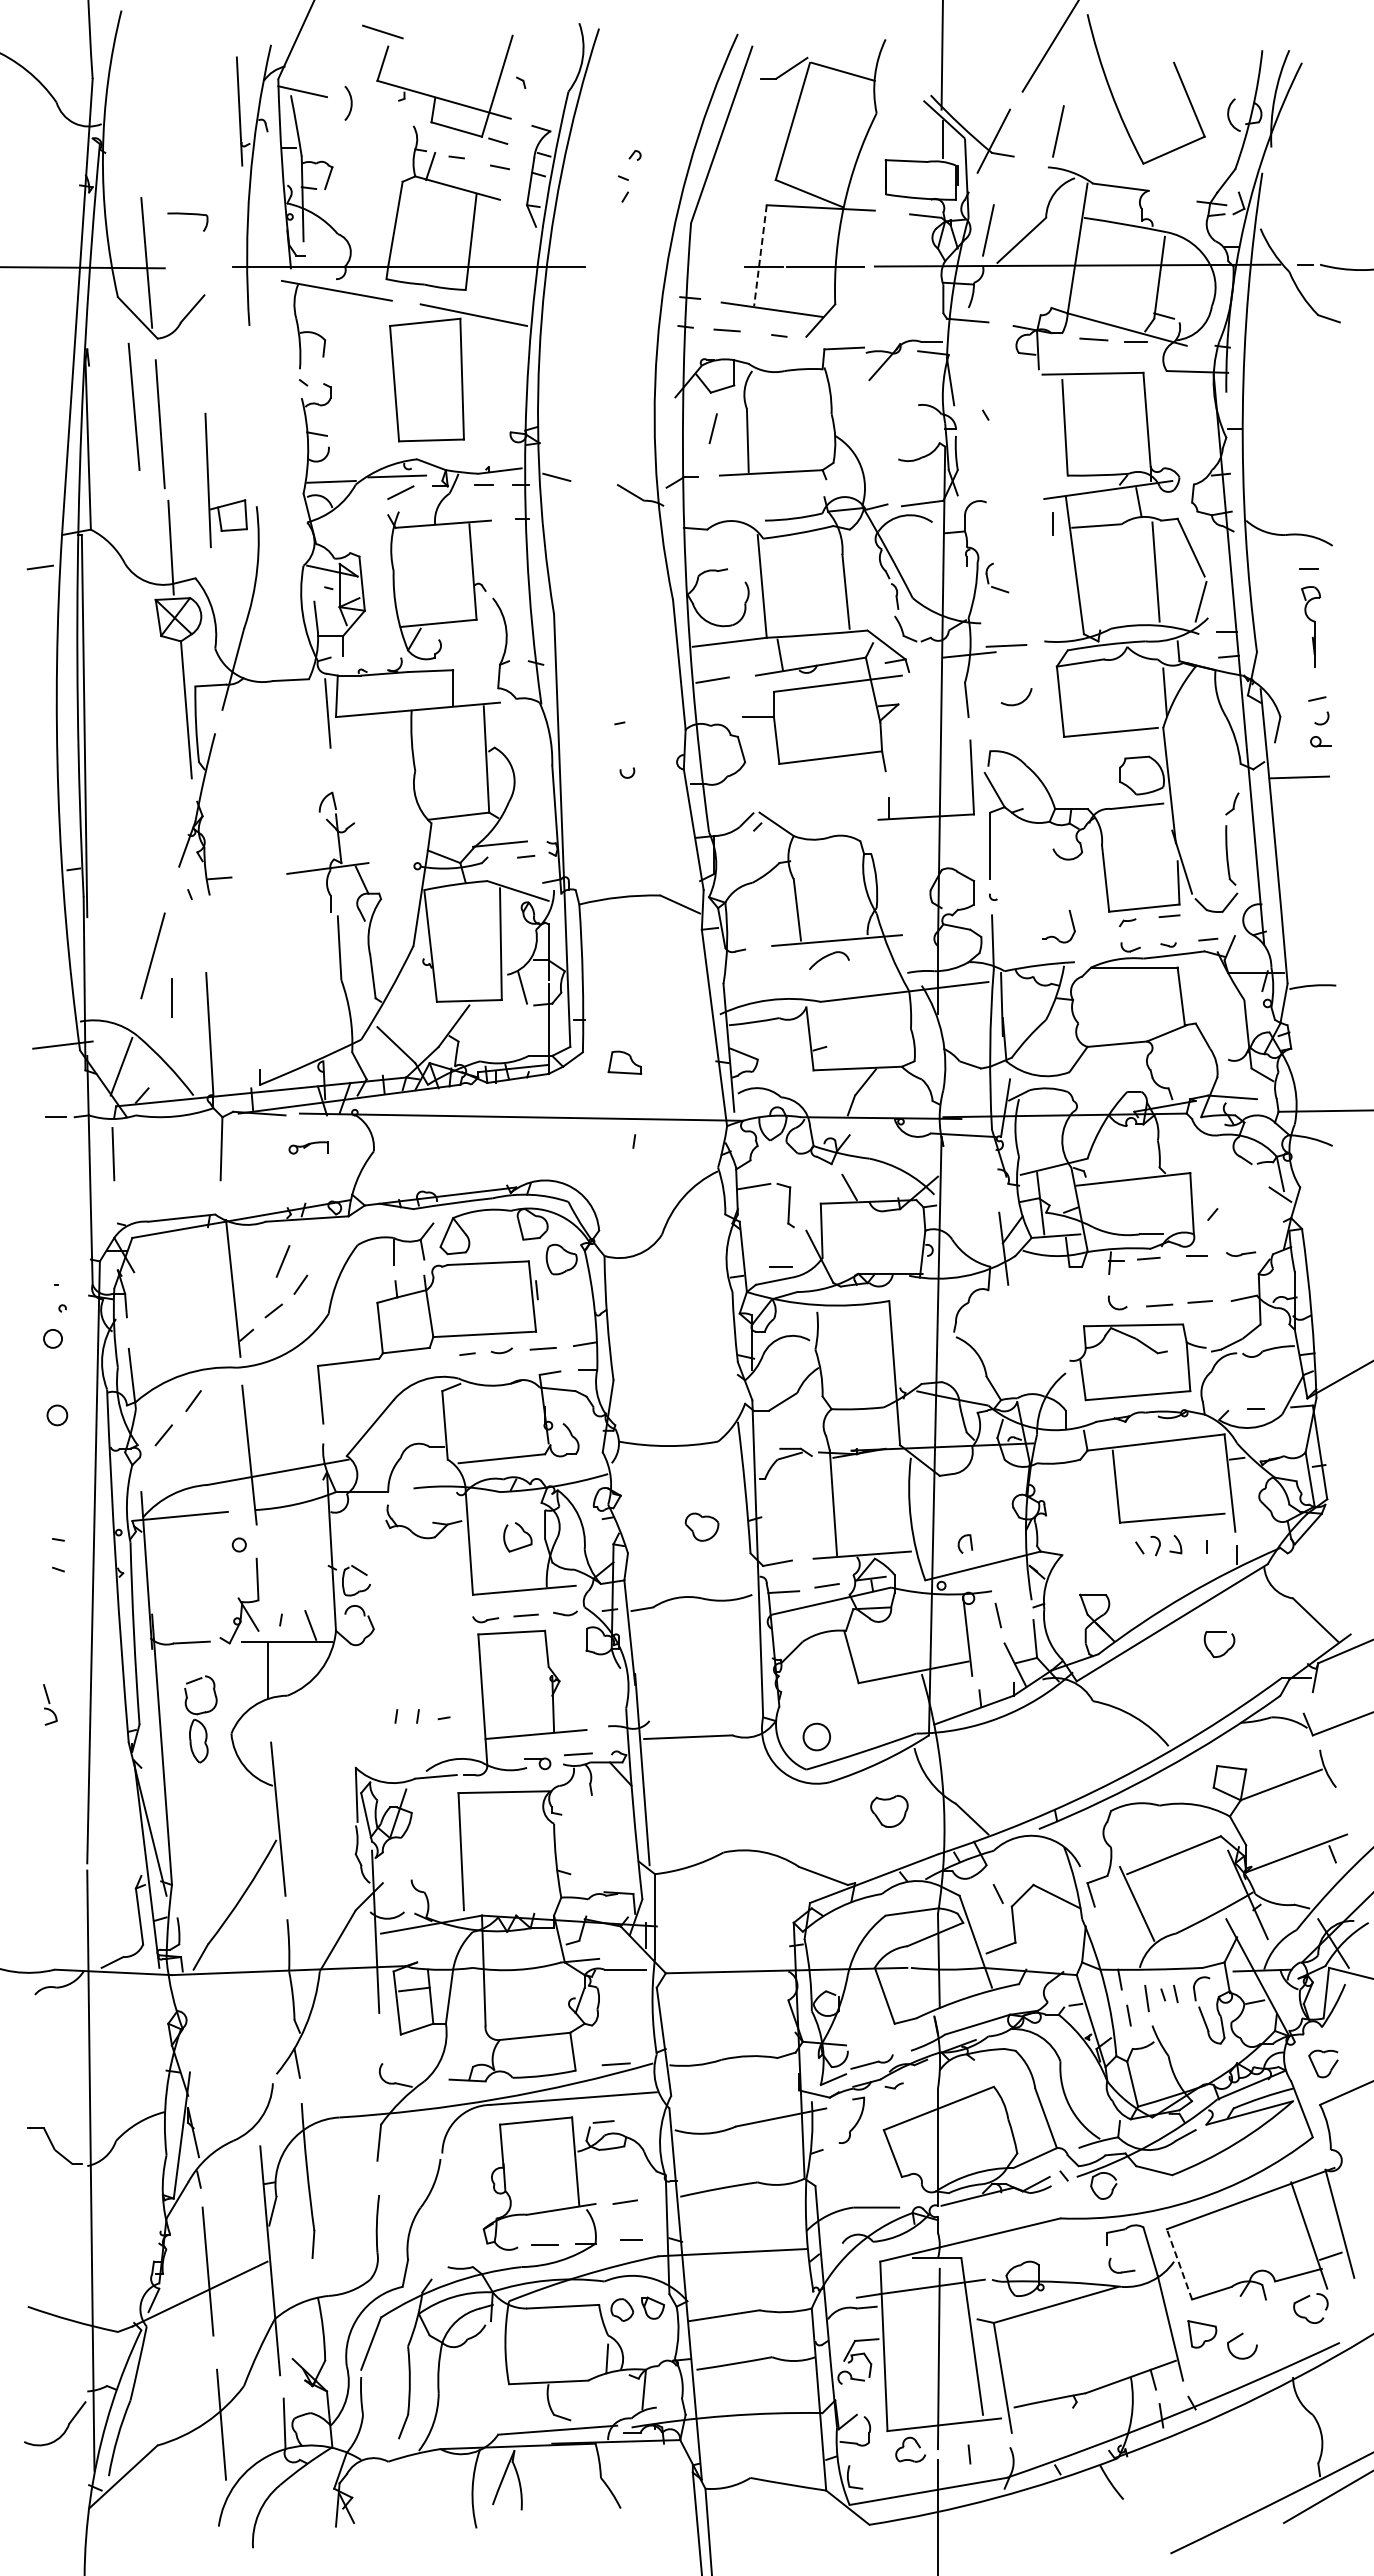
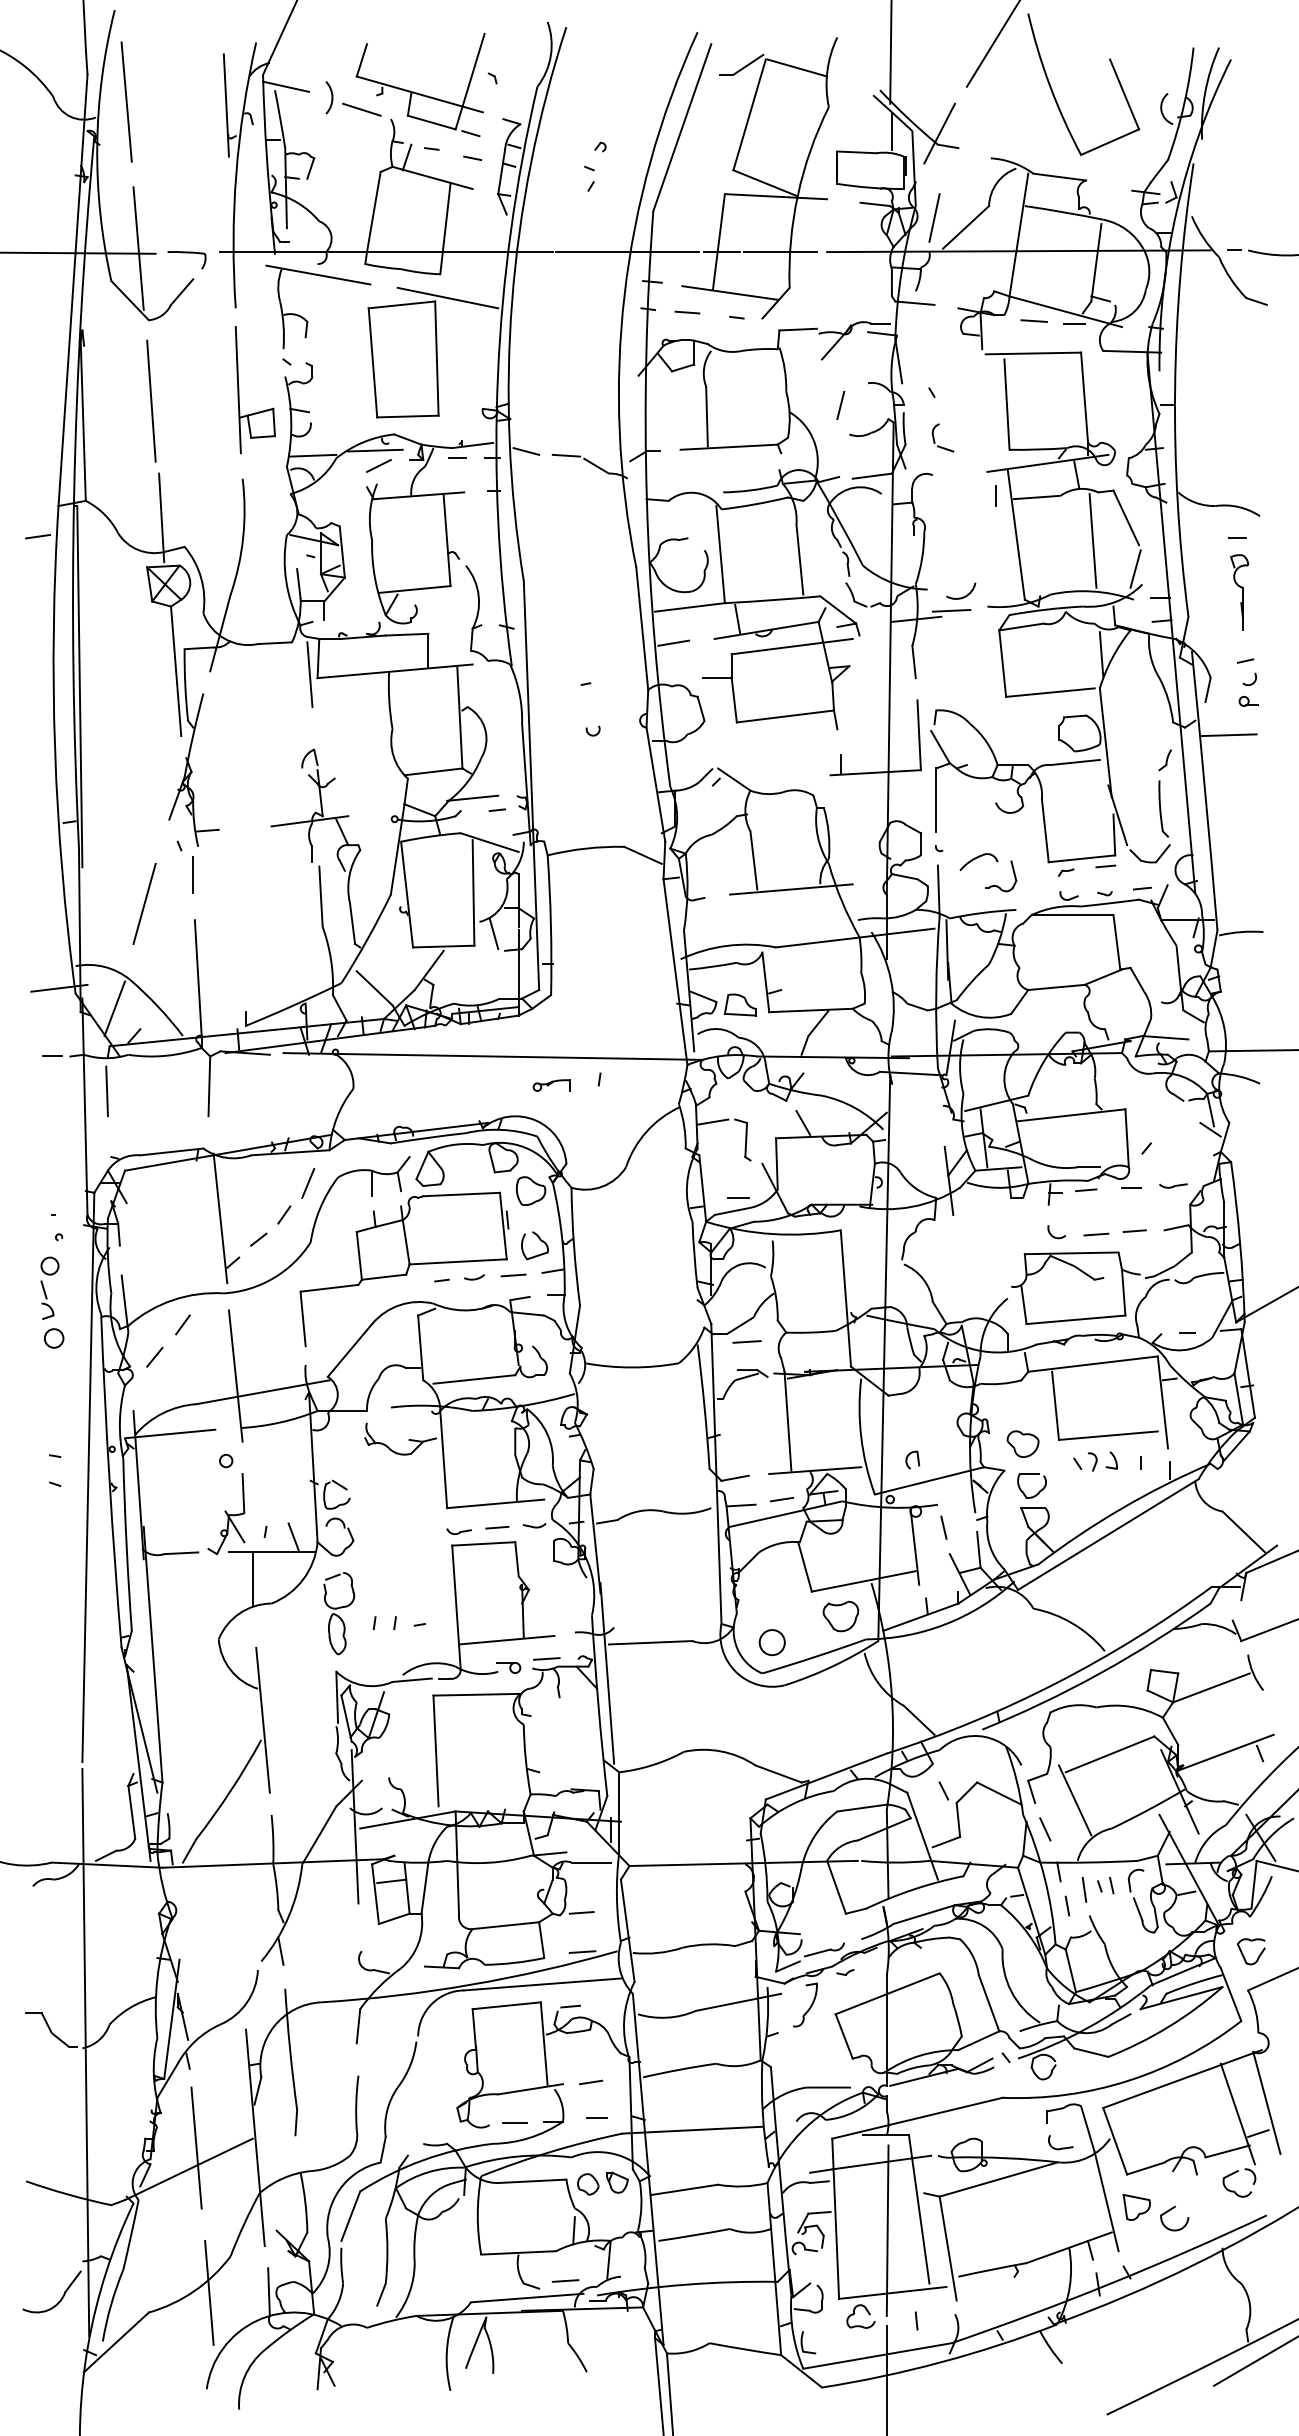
line: (382, 31) -> (361, 109), moved
line: (1058, 131) -> (1000, 124), removed
part: (187, 214) -> (186, 253), moved
line: (760, 255) -> (719, 241), dashed -> solid
line: (663, 266) -> (627, 252), added
line: (133, 406) -> (126, 101), moved
line: (712, 428) -> (840, 405), moved
part: (209, 480) -> (239, 390), moved
line: (598, 481) -> (565, 455), added
part: (988, 577) -> (934, 437), moved
arc: (1019, 702) -> (963, 596), moved
part: (829, 960) -> (979, 861), moved
line: (171, 997) -> (192, 874), moved
part: (624, 1062) -> (739, 1004), moved
part: (308, 1147) -> (551, 1085), moved
line: (282, 1261) -> (307, 1183), moved
line: (789, 1418) -> (746, 1341), added
part: (701, 1526) -> (1022, 1443), moved
part: (522, 1531) -> (539, 1240), moved
part: (1226, 1650) -> (1038, 1491), moved
part: (50, 1704) -> (47, 1299), moved
part: (200, 1719) -> (338, 1613), moved
part: (889, 1811) -> (840, 1616), moved
line: (1105, 1934) -> (1045, 1829), added
line: (614, 2022) -> (580, 1912), added
line: (1179, 2263) -> (1115, 2140), dashed -> solid
line: (597, 2412) -> (564, 2281), added

